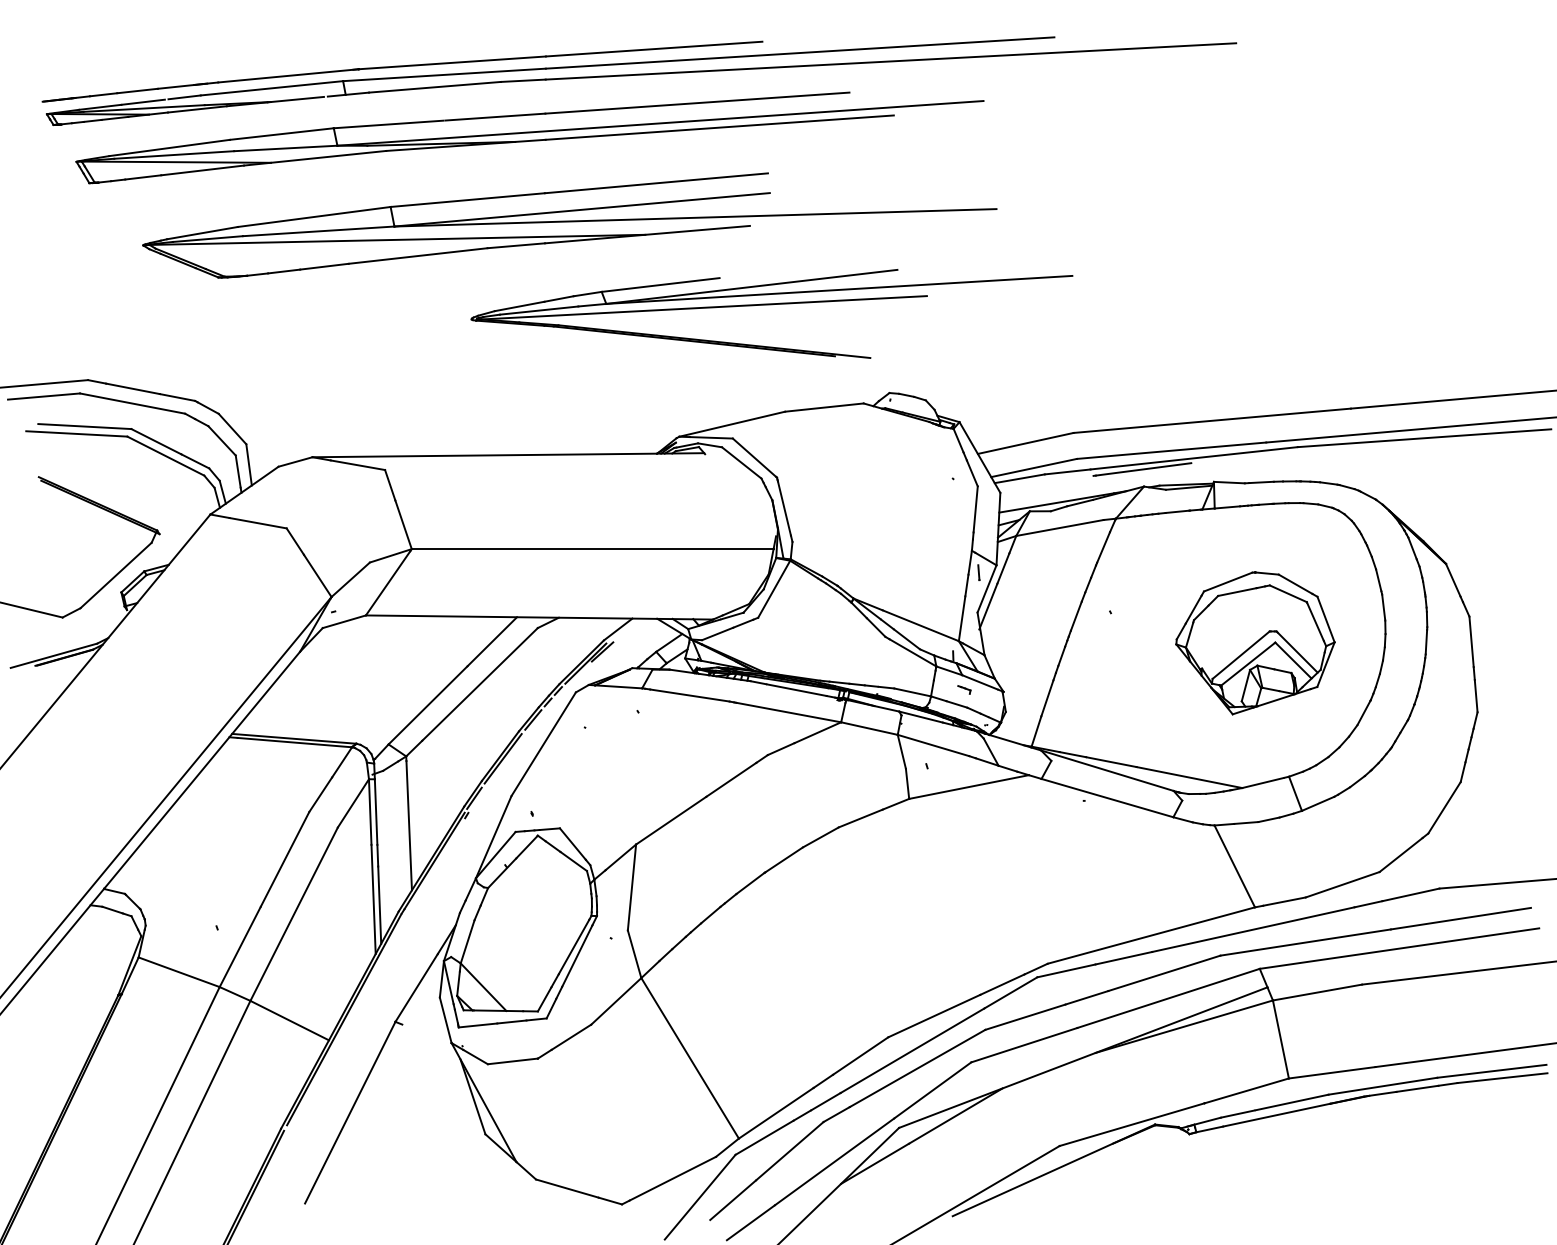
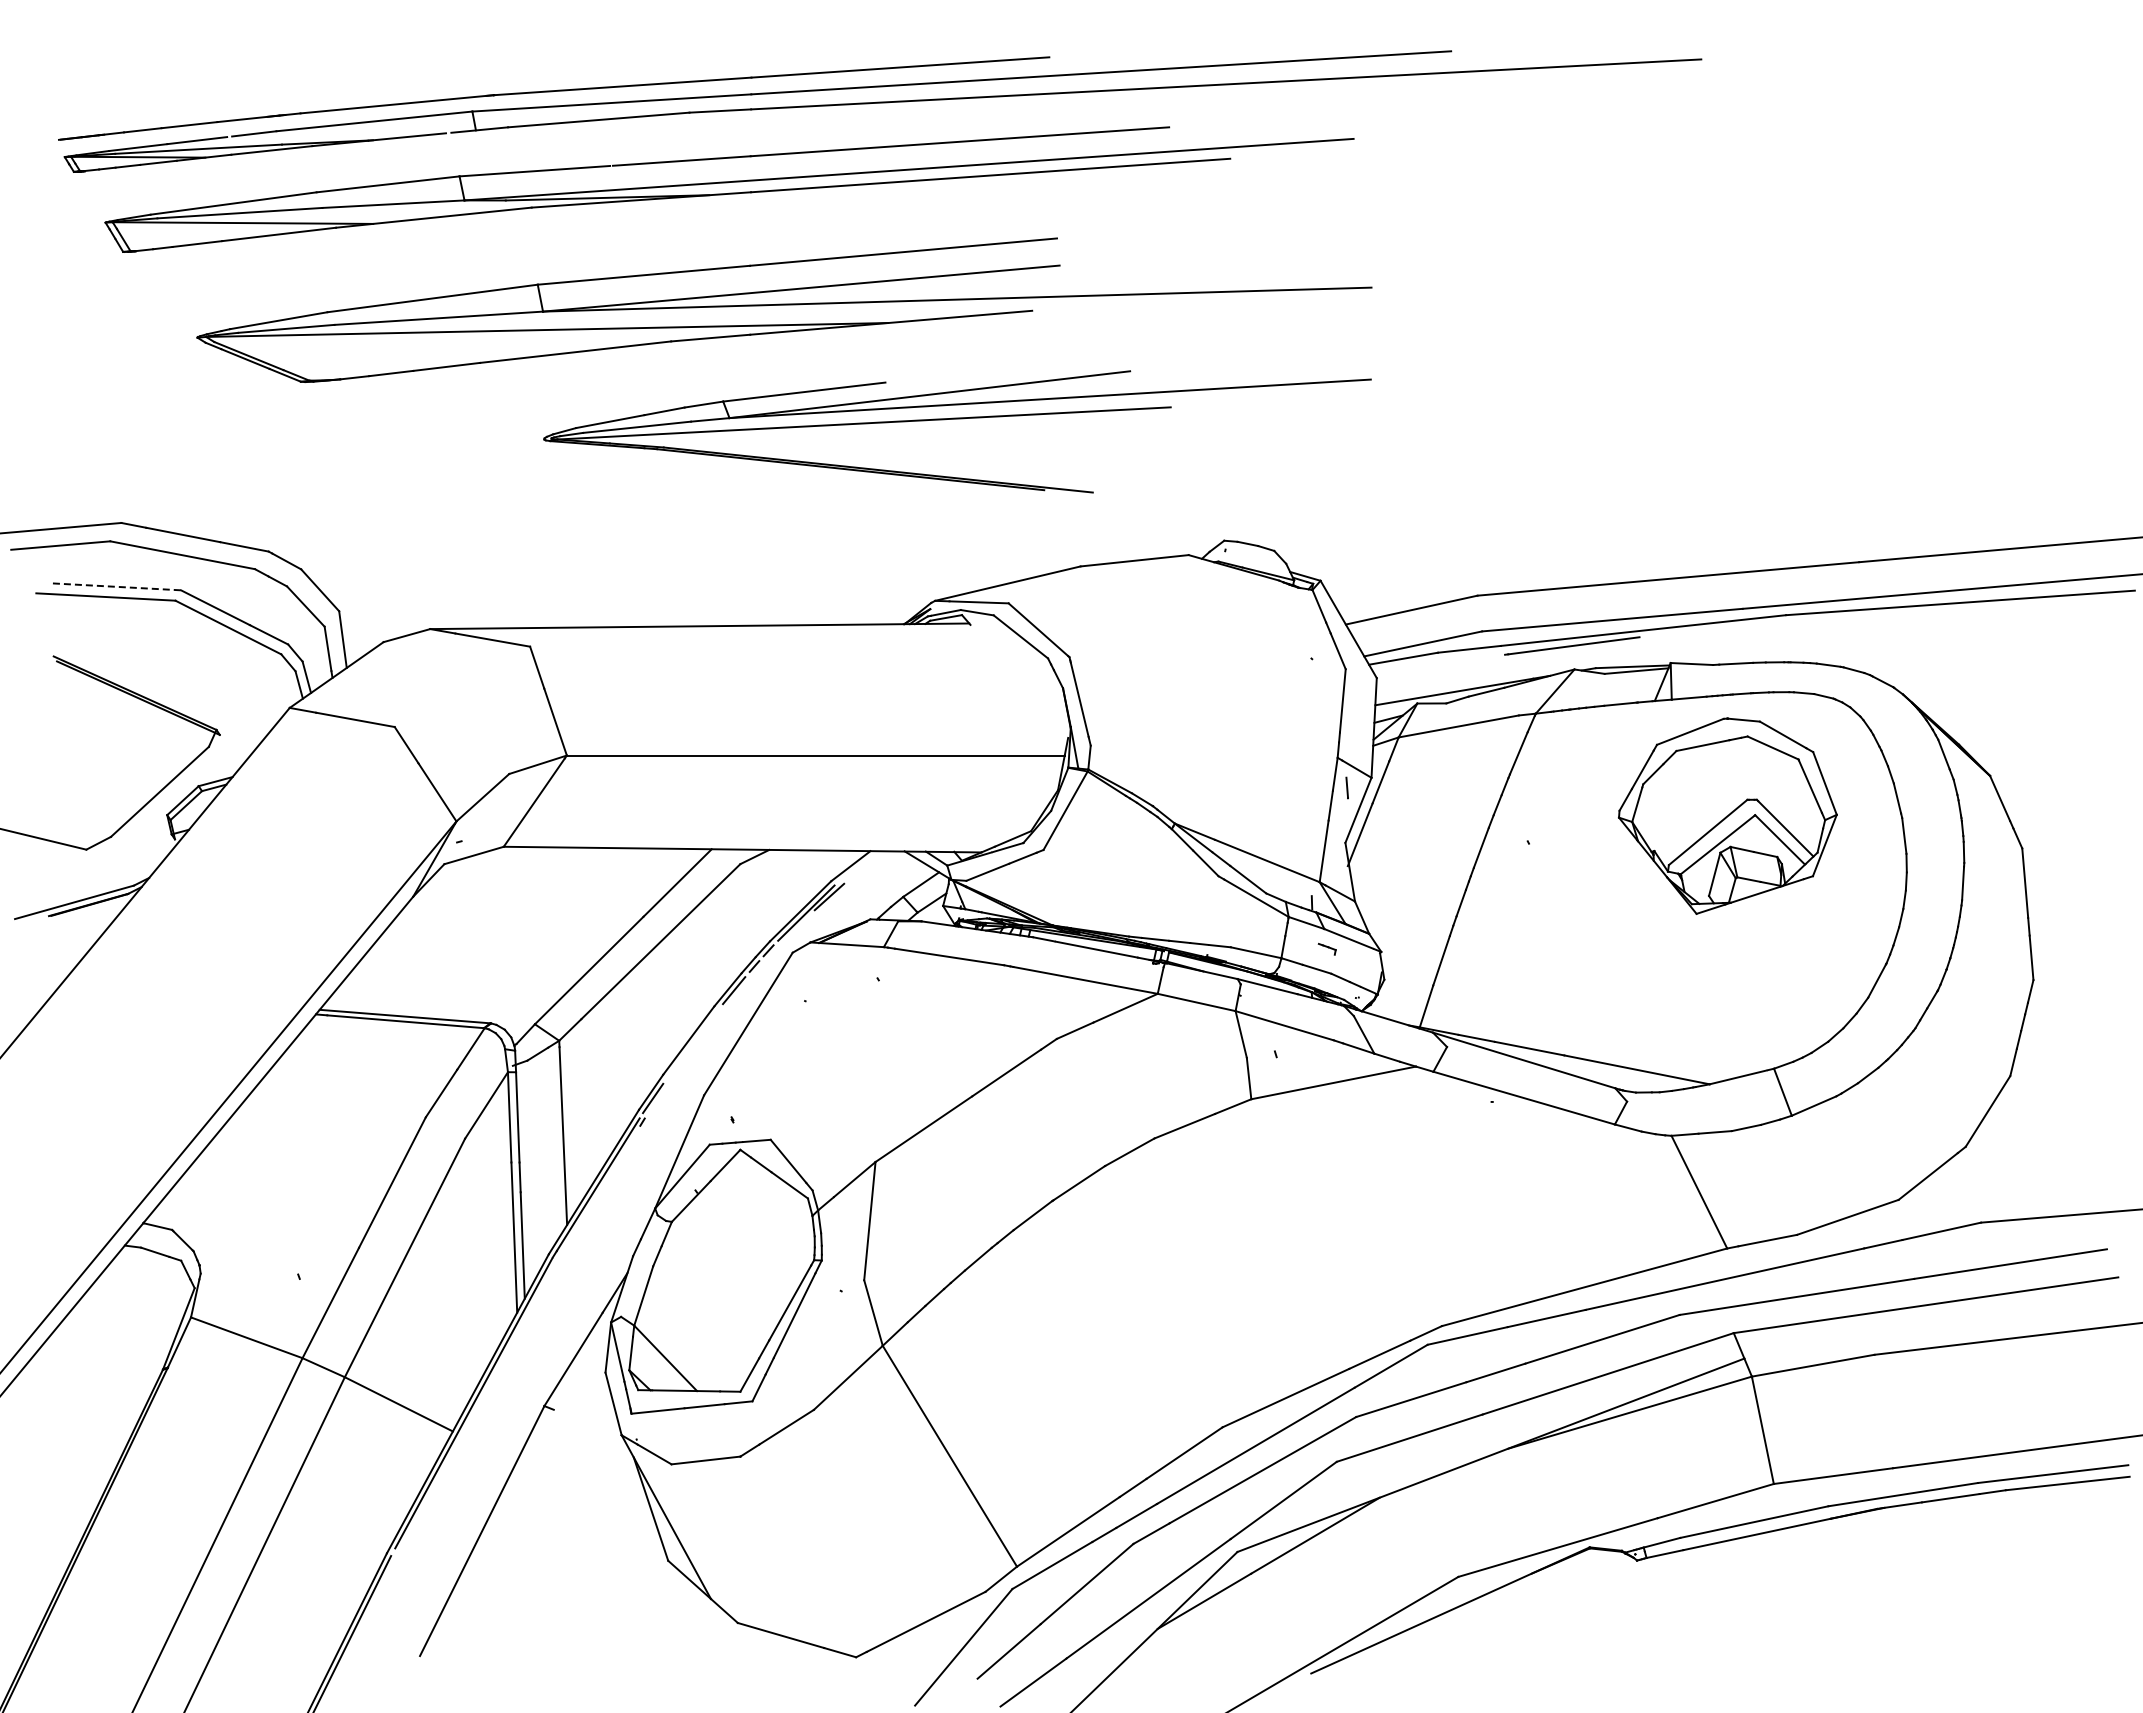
part: (771, 304) -> (957, 419), moved
line: (85, 426) -> (117, 586), solid -> dashed
part: (1255, 642) -> (1727, 815), moved
line: (503, 758) -> (692, 1043), removed

